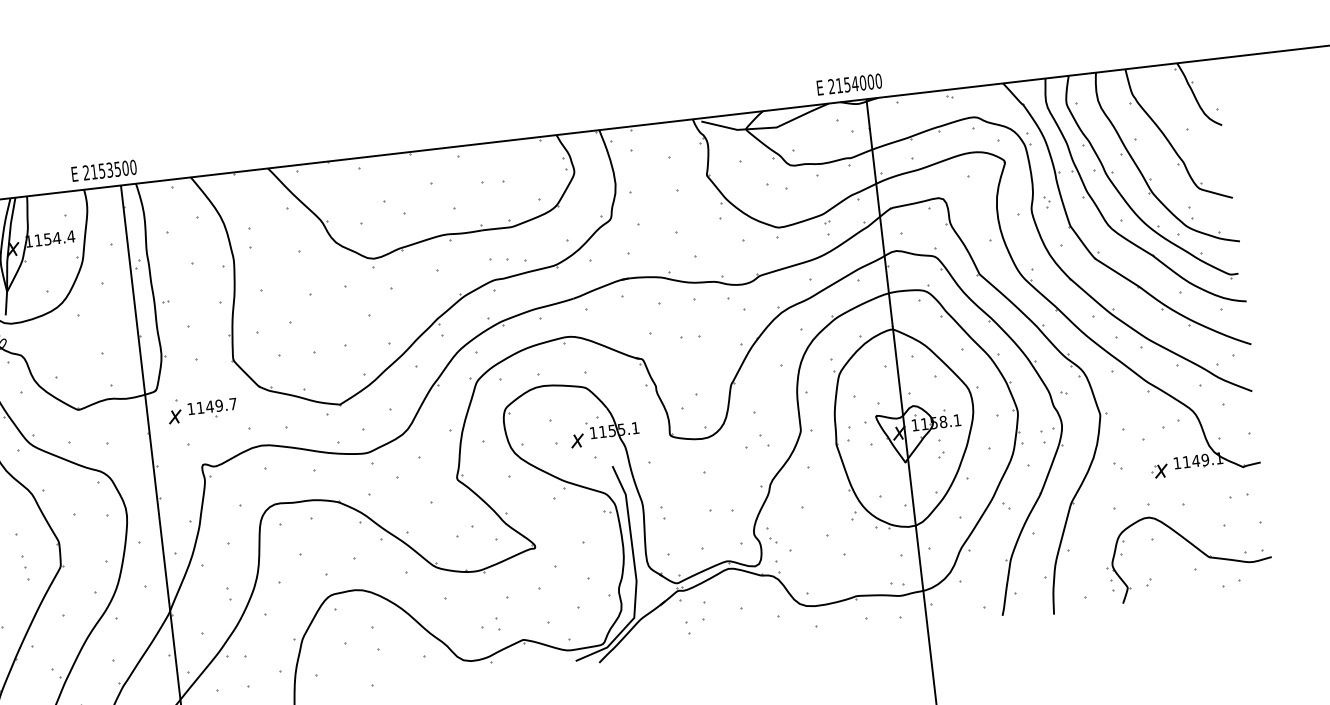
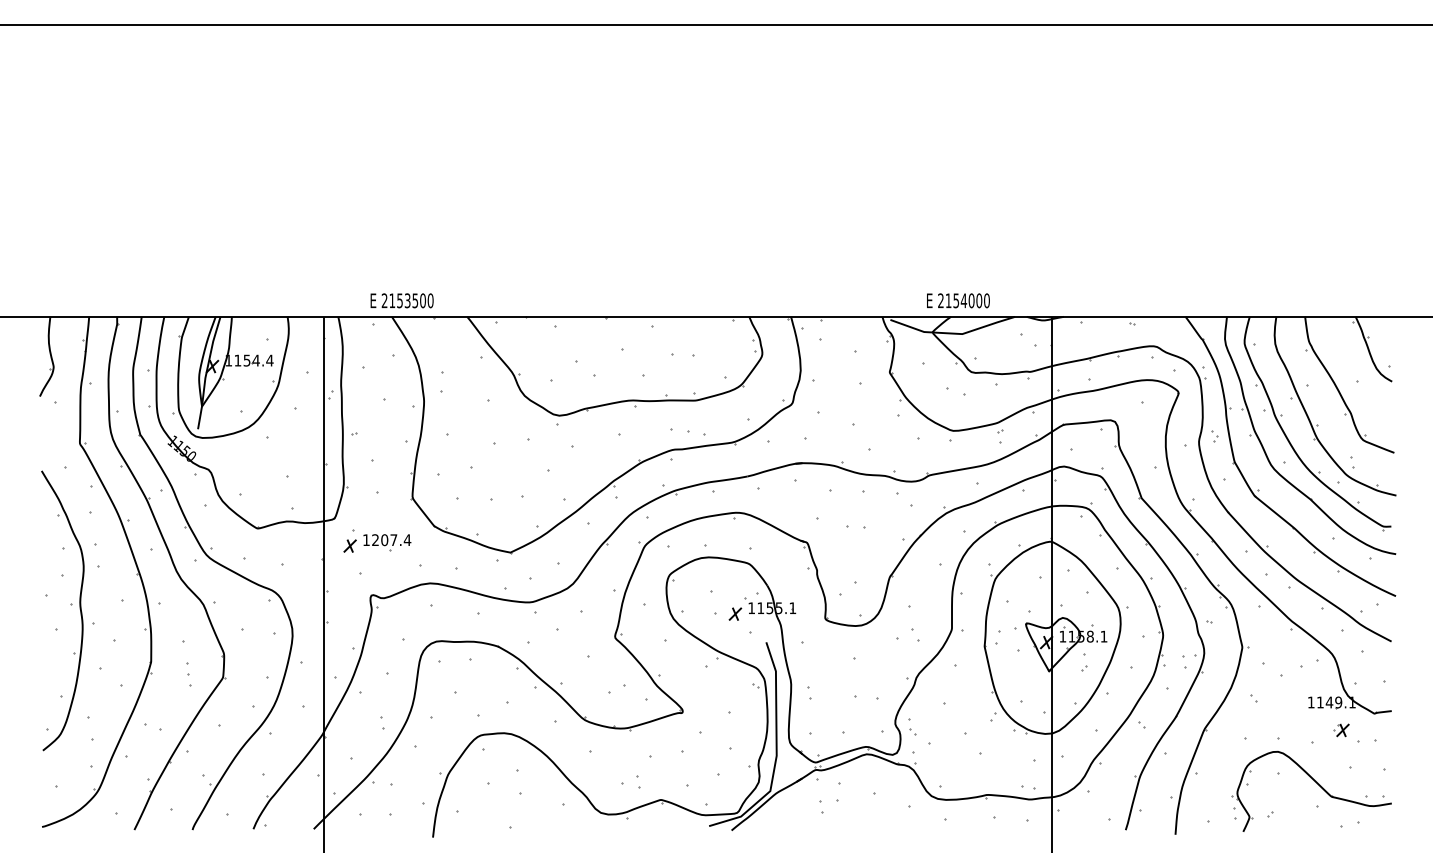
text: (849, 84) -> (958, 300), moved
text: (103, 170) -> (401, 300), moved
text: (216, 406) -> (391, 540), 1149.7 -> 1207.4
part: (1159, 471) -> (1341, 730), moved

